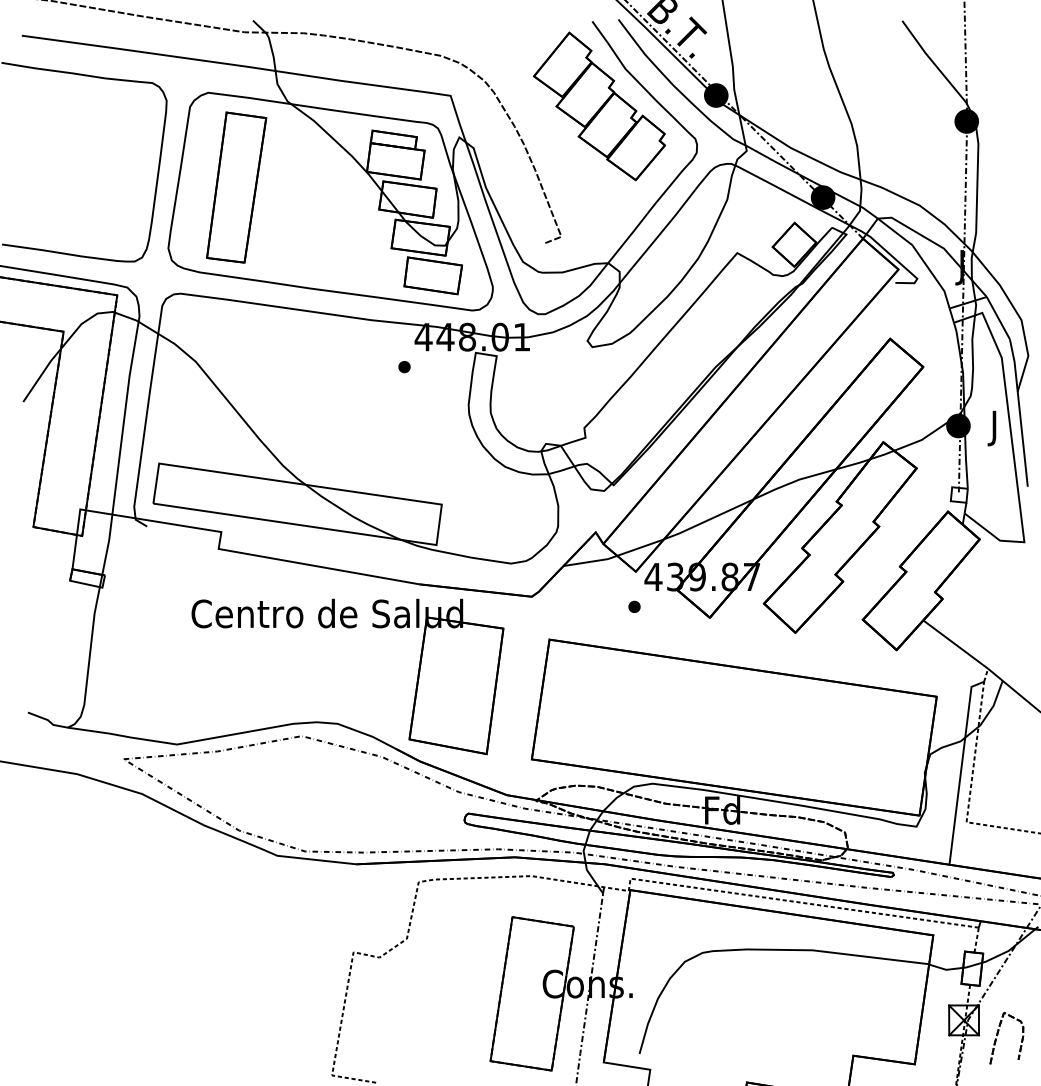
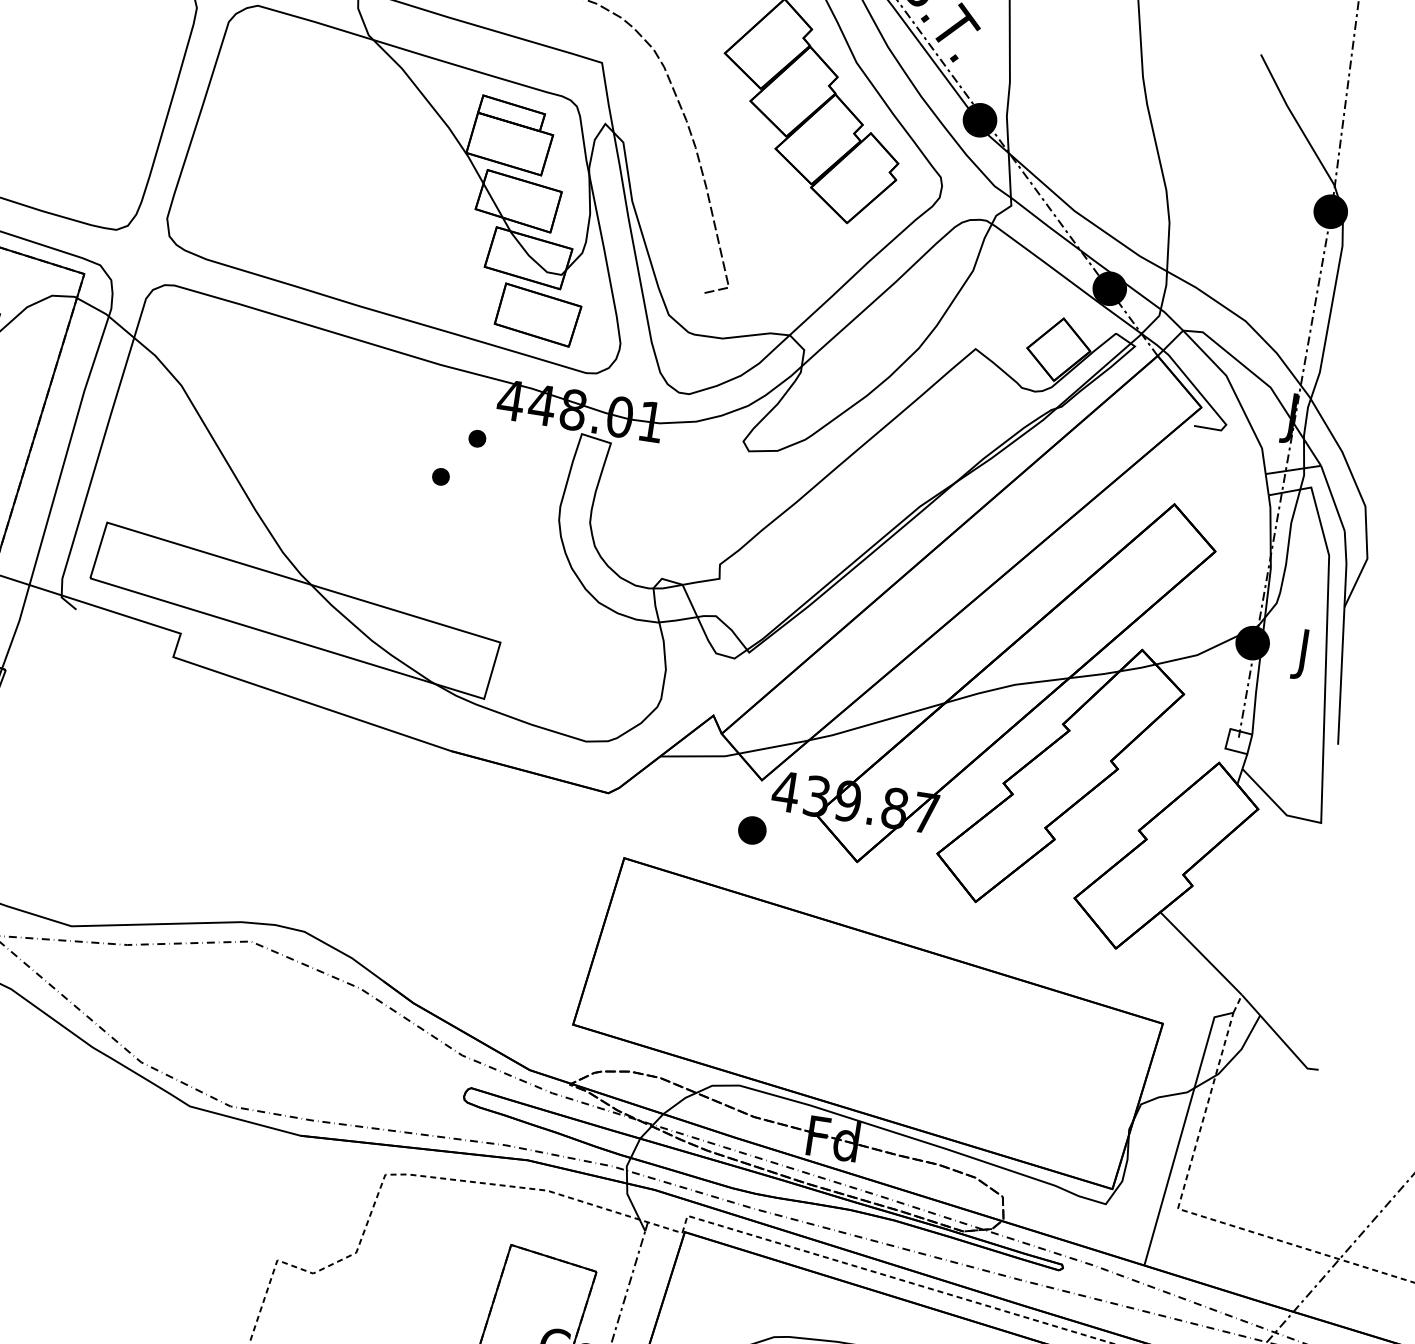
part: (236, 187) -> (277, 146), removed
part: (383, 397) -> (440, 477), added
part: (634, 606) -> (752, 829), size x1.6
part: (347, 628) -> (339, 798), removed

